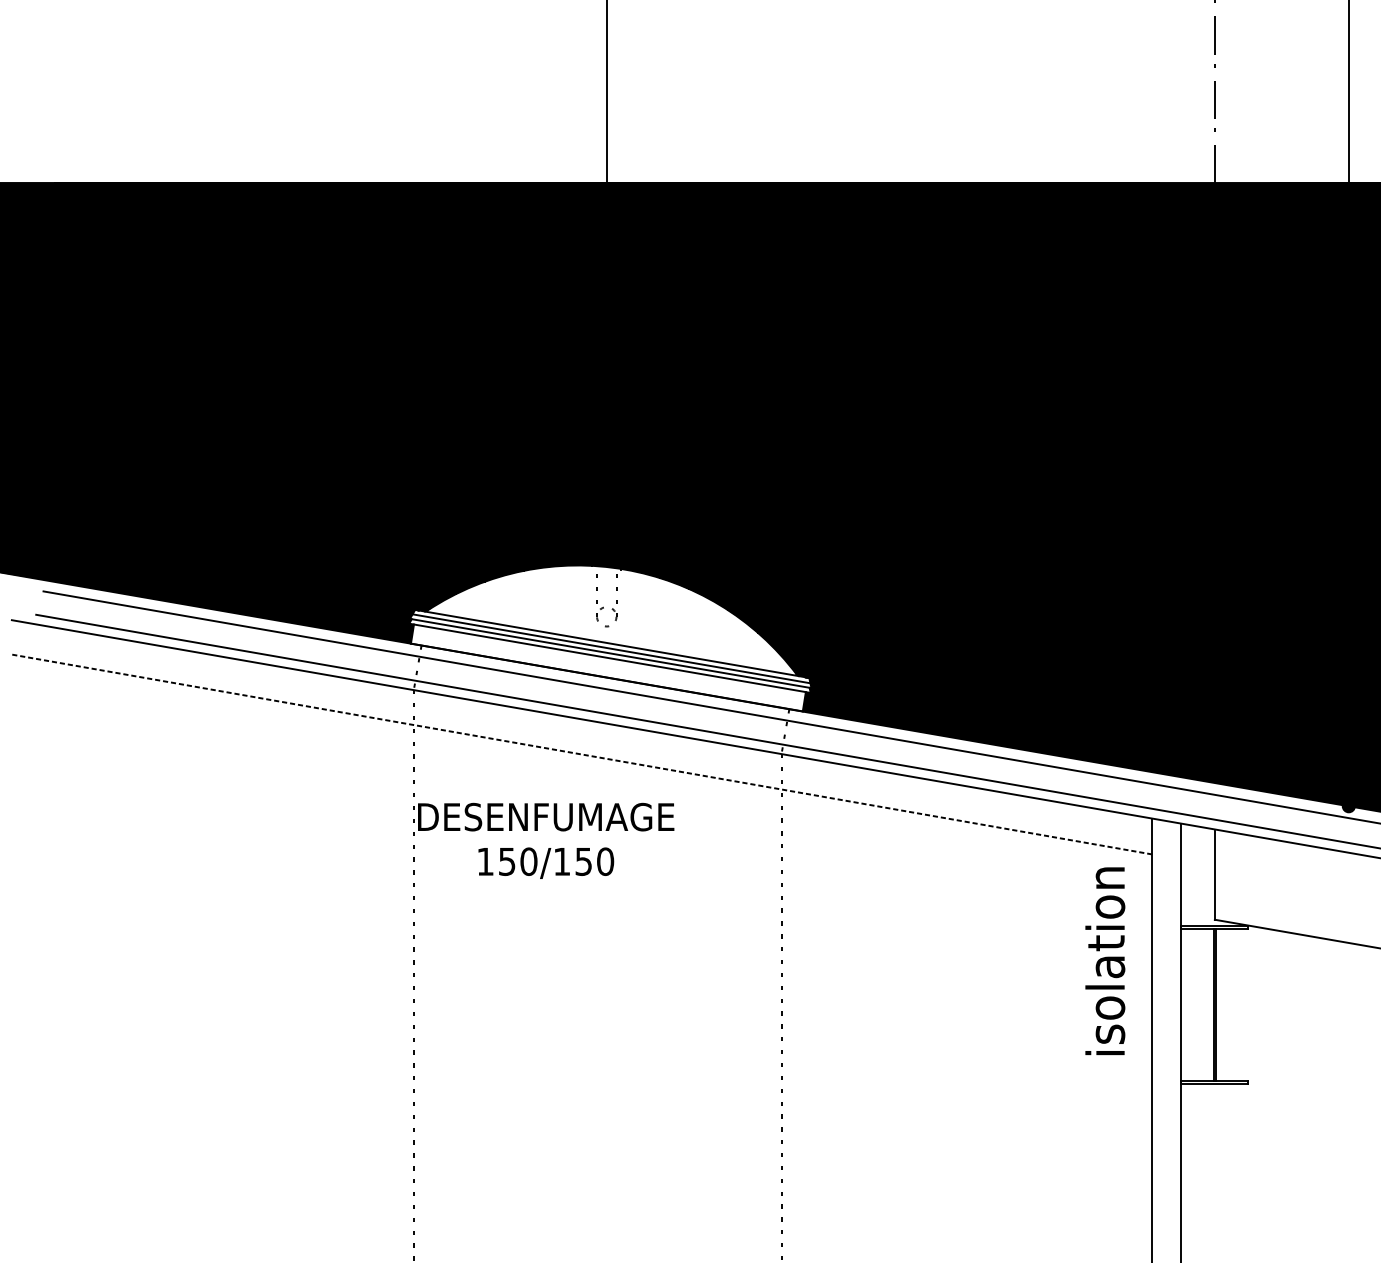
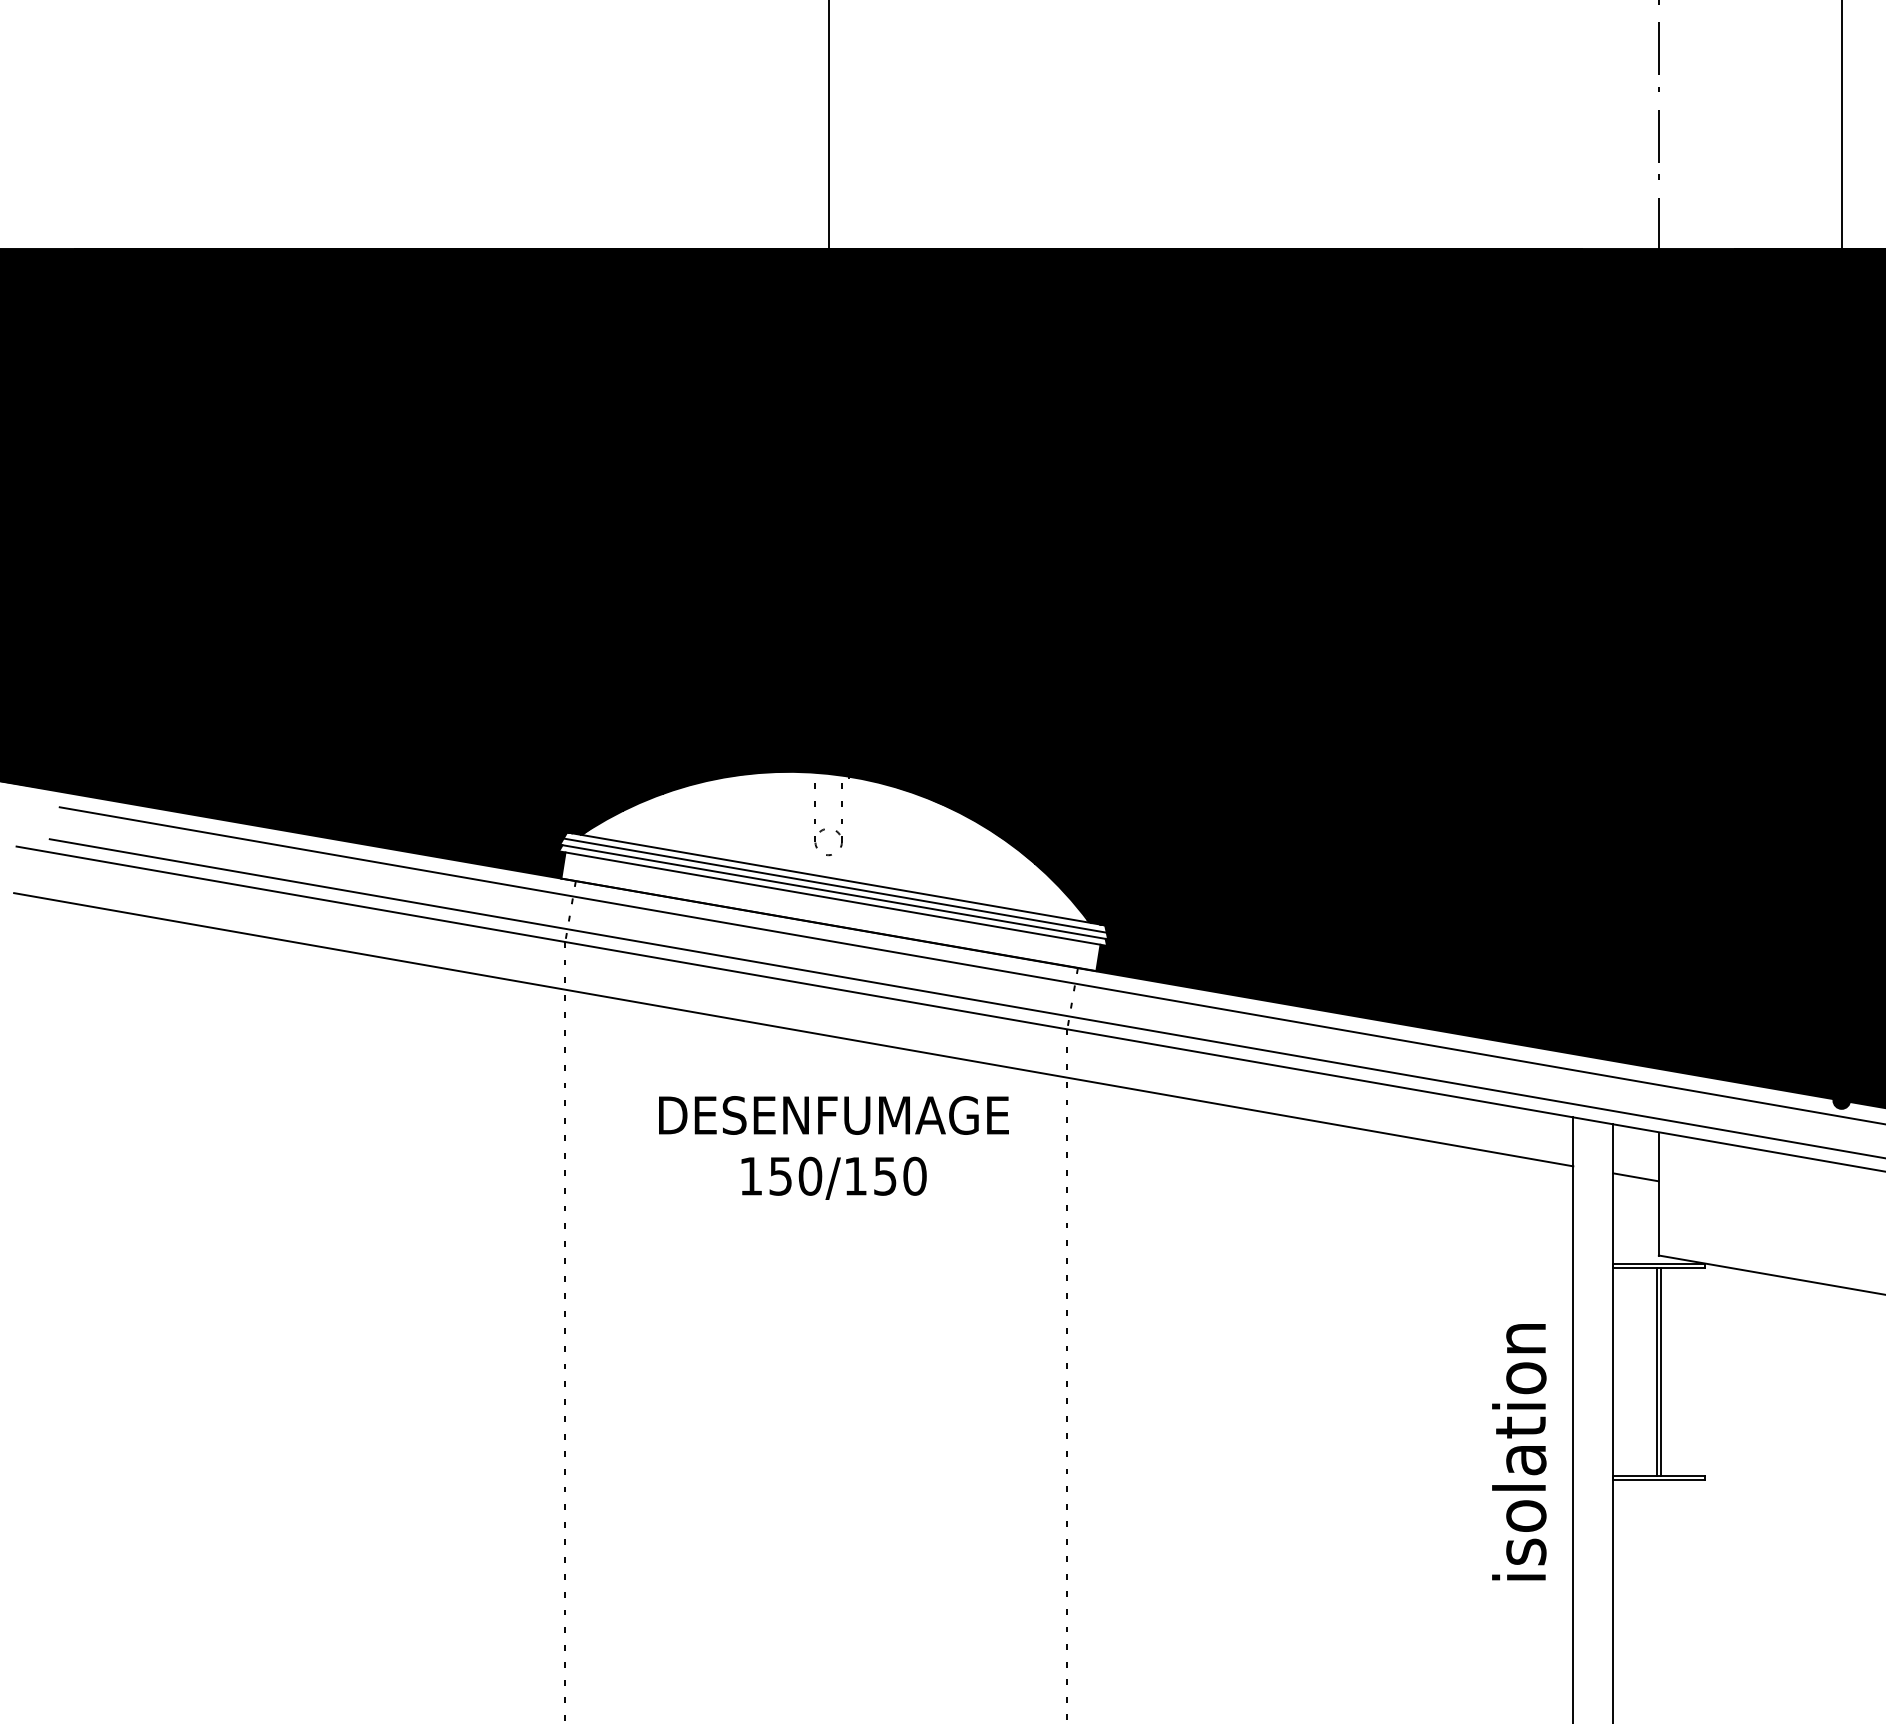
line: (580, 754) -> (793, 1029), dashed -> solid
text: (545, 840) -> (833, 1147), moved
line: (1197, 862) -> (1635, 1177), added
text: (1105, 961) -> (1519, 1452), moved

